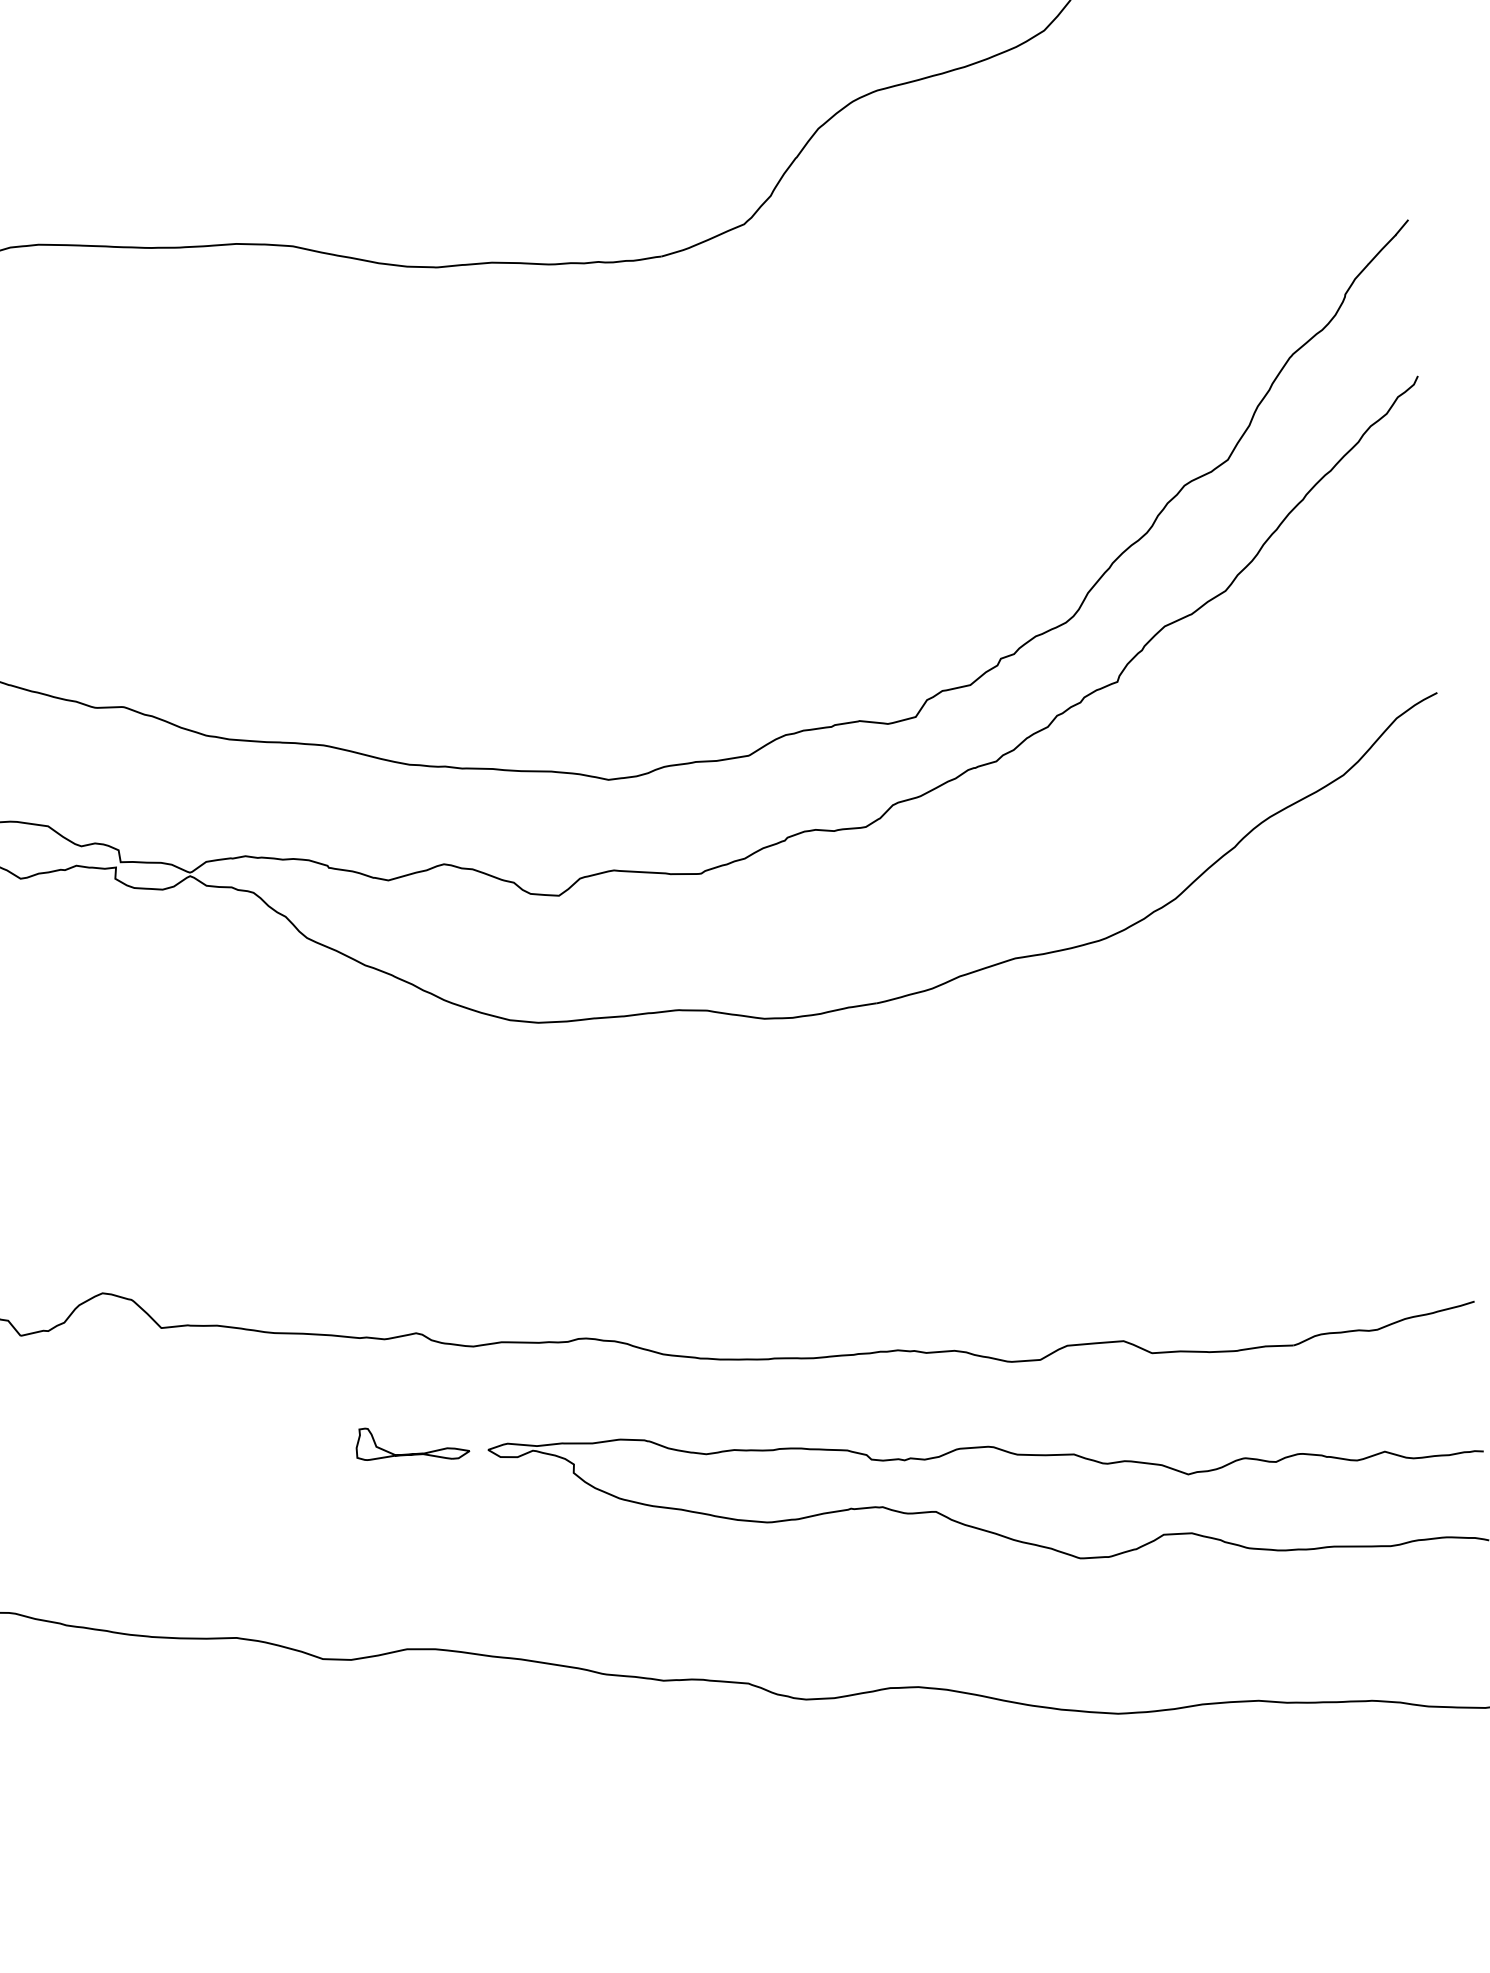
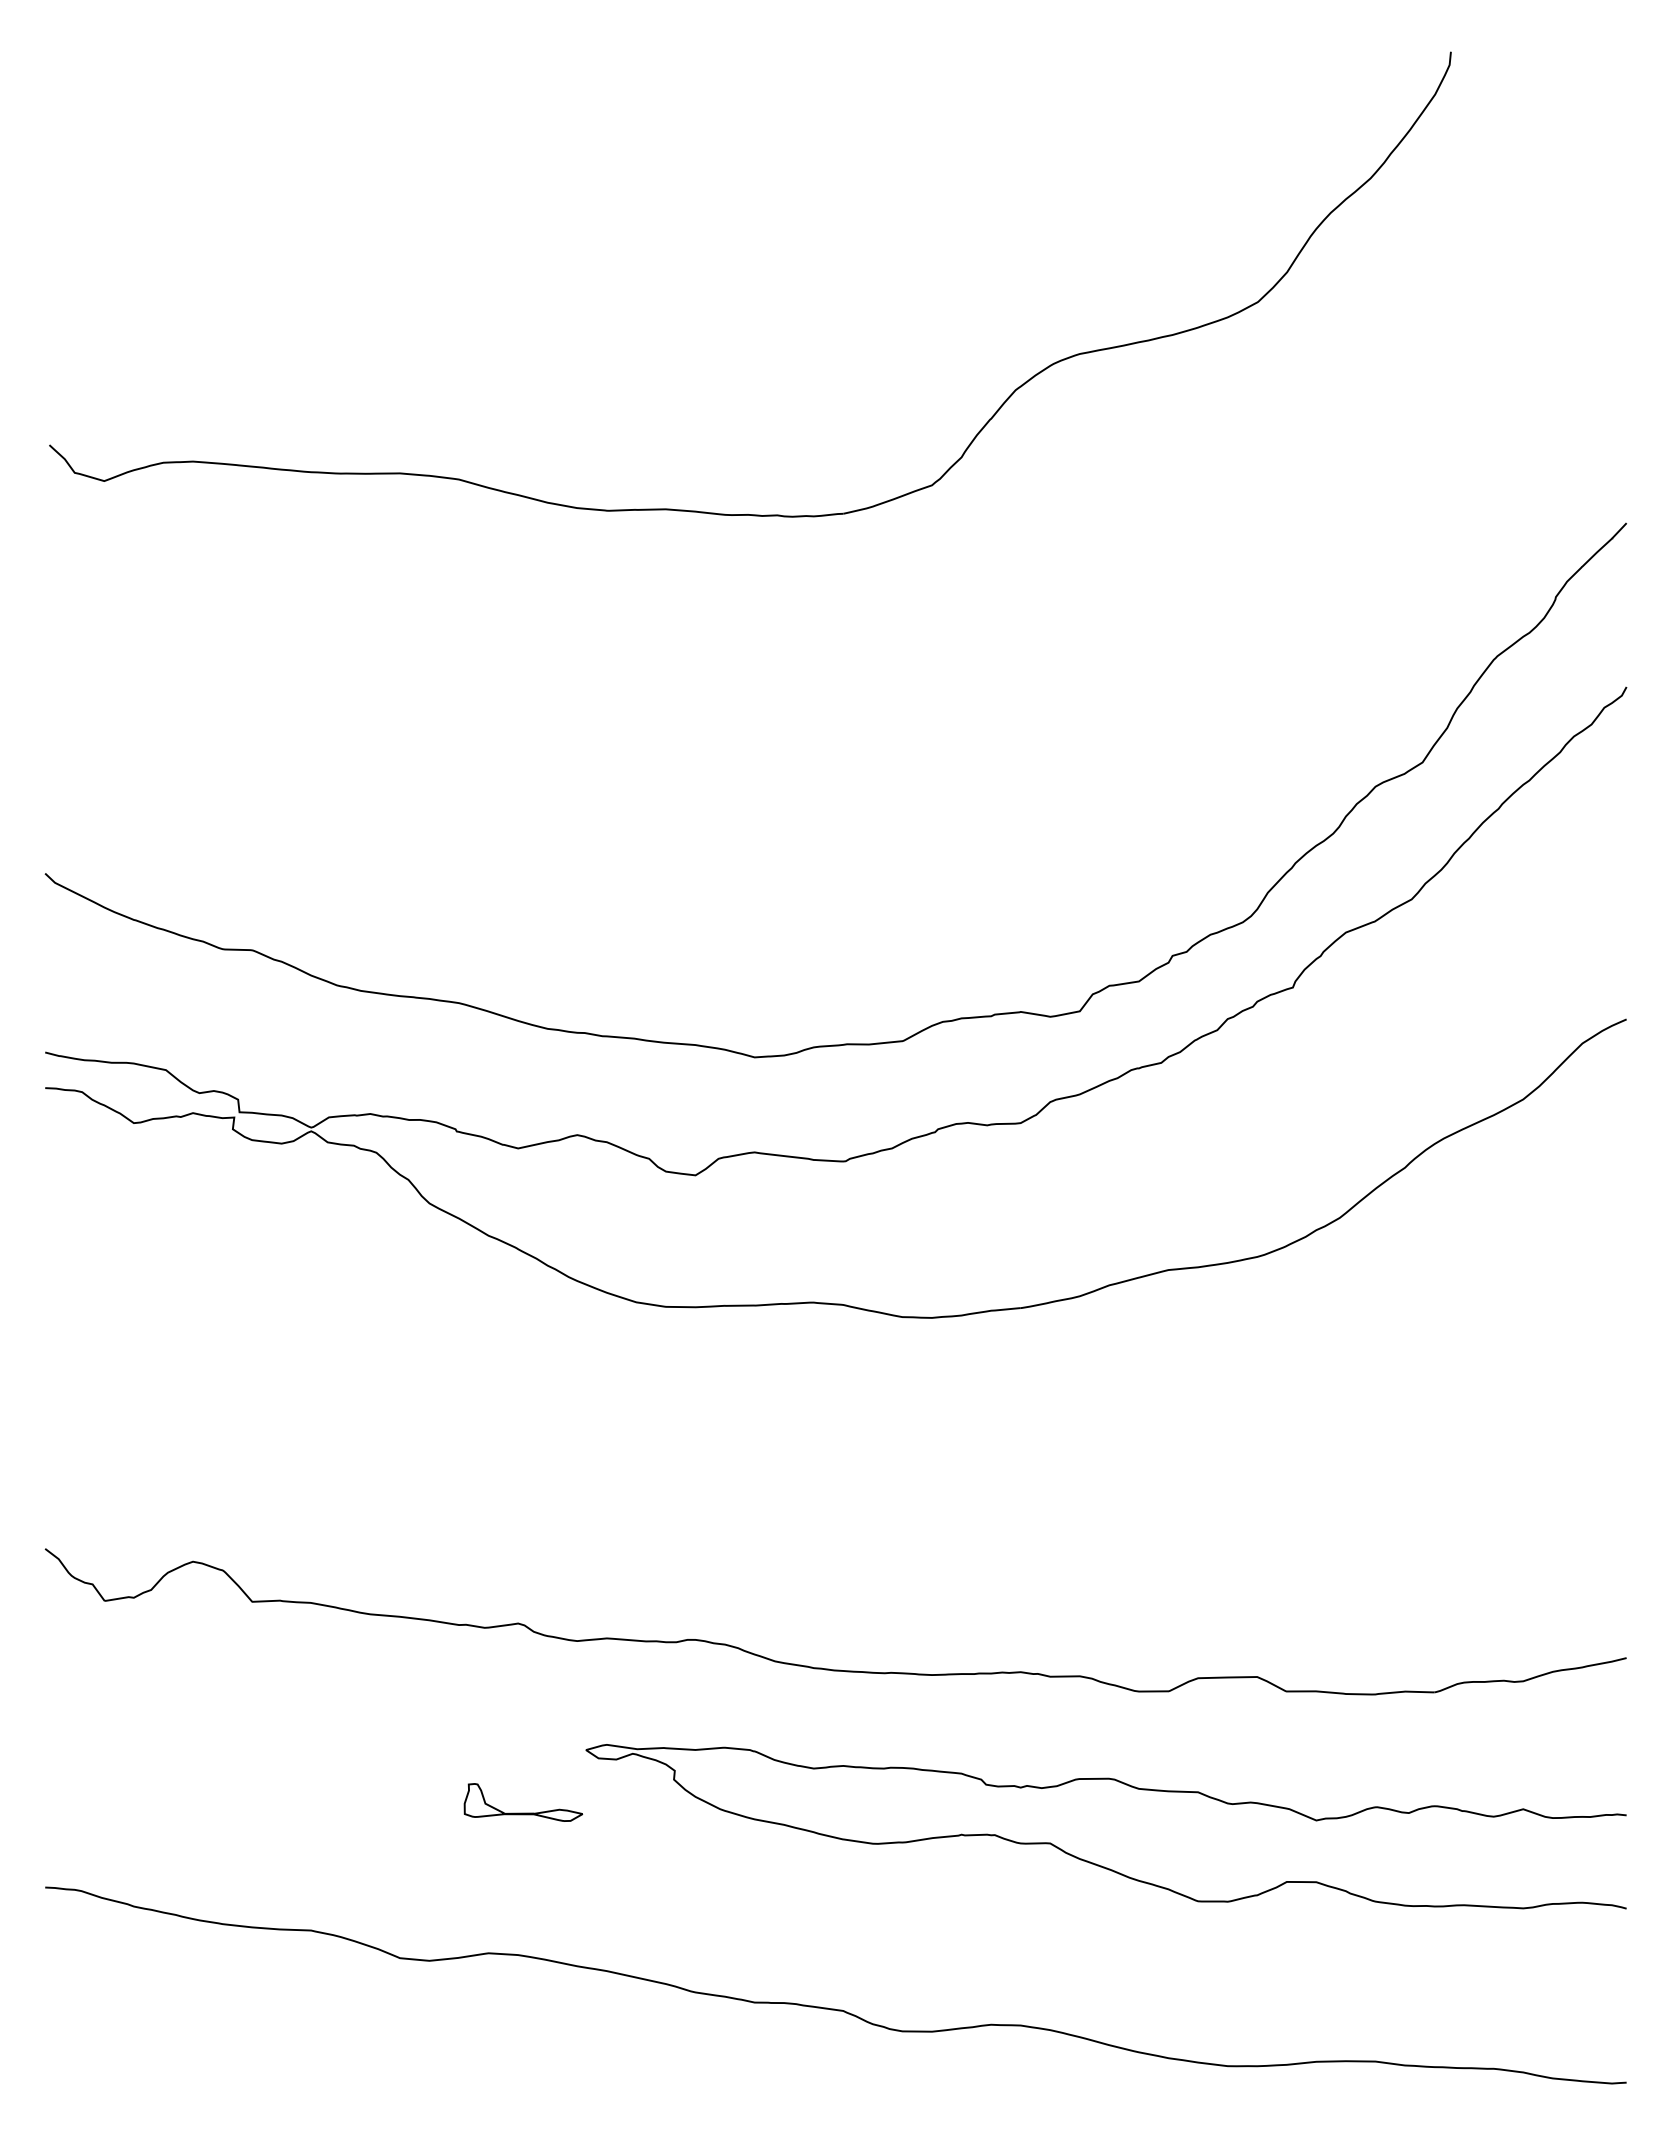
part: (413, 1452) -> (523, 1812), moved

